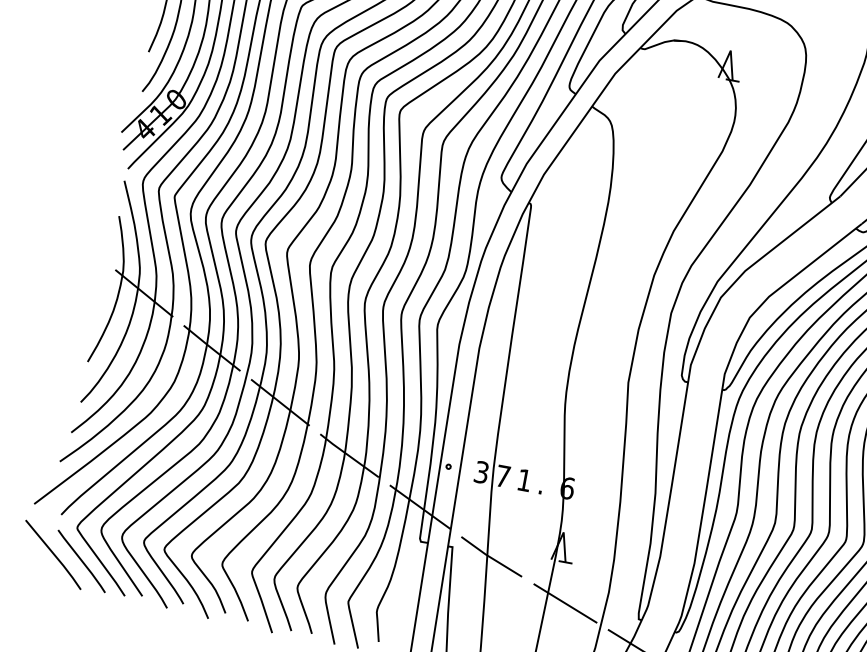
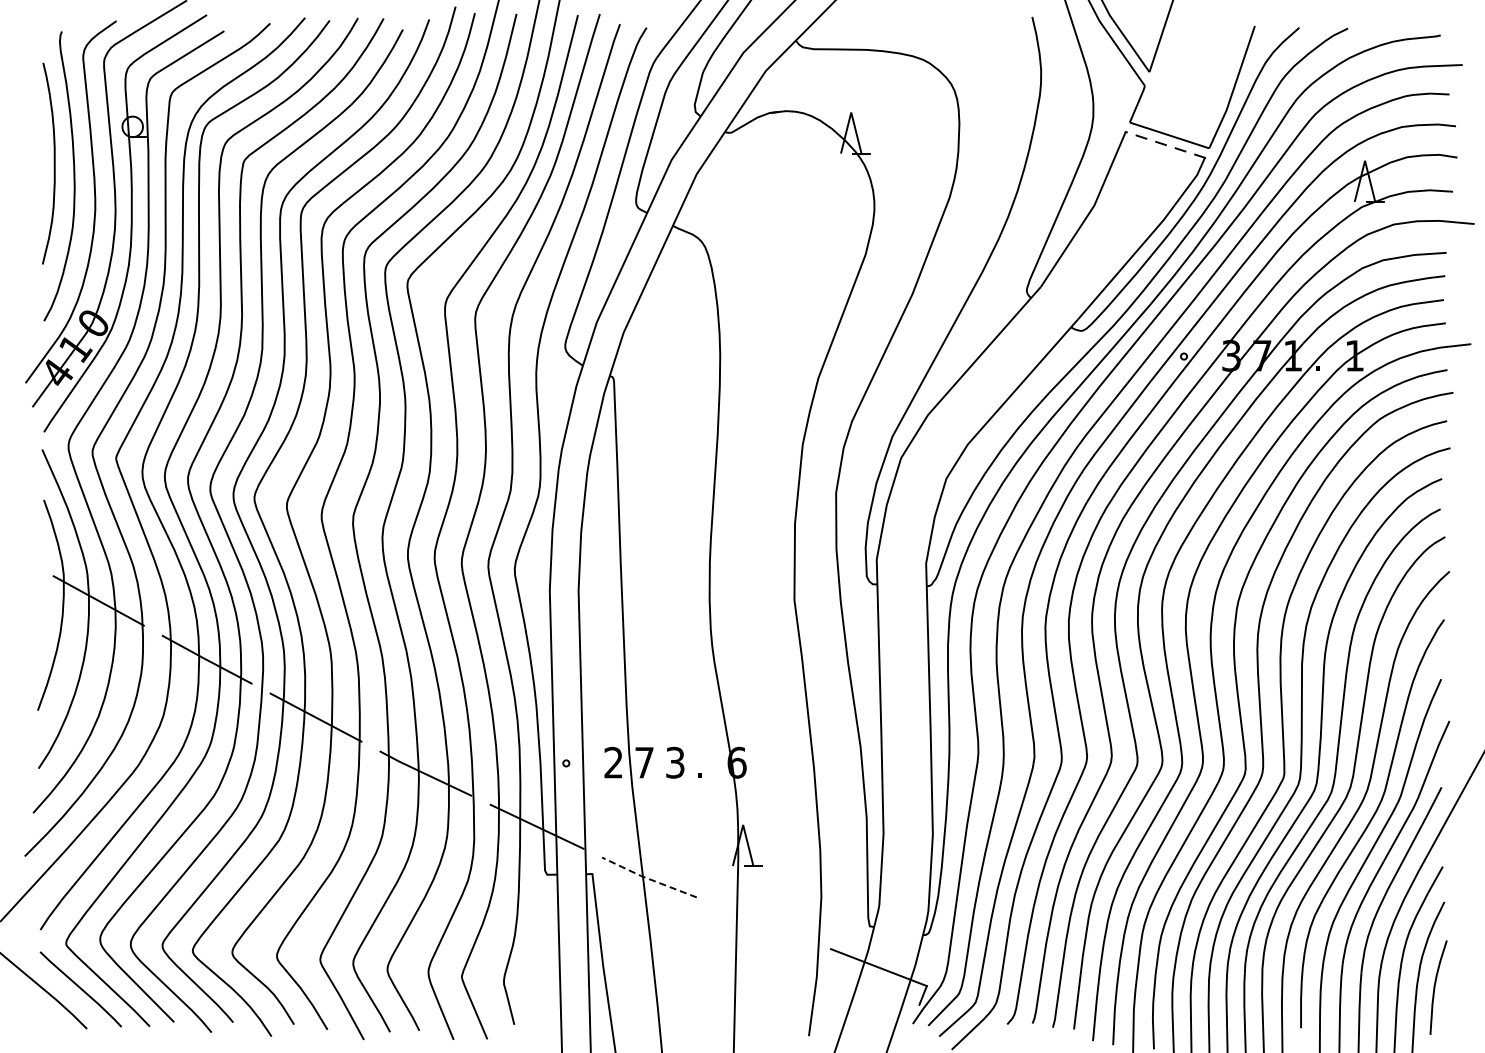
text: (481, 472) -> (613, 762), 3 -> 2
text: (524, 480) -> (675, 762), 1 -> 3
line: (490, 557) -> (647, 878), solid -> dashed
line: (565, 602) -> (763, 922), removed

